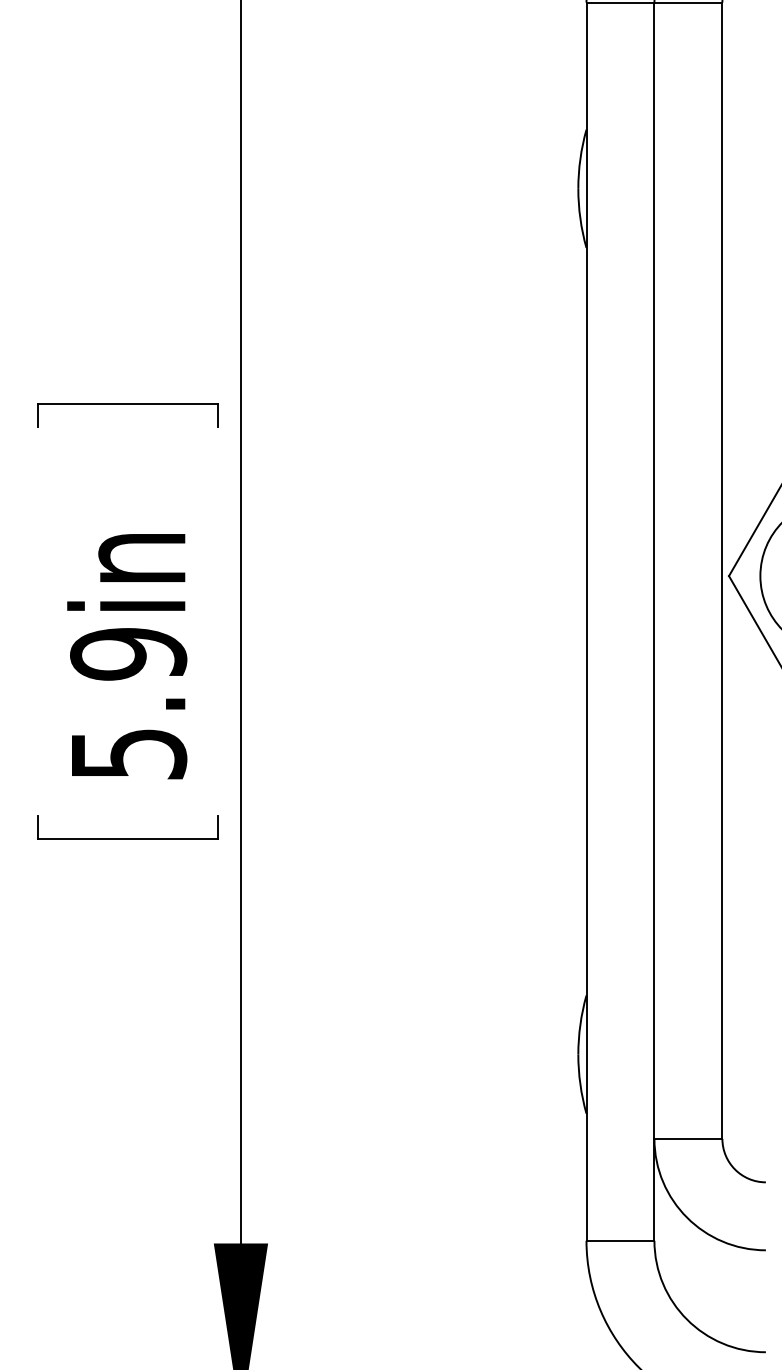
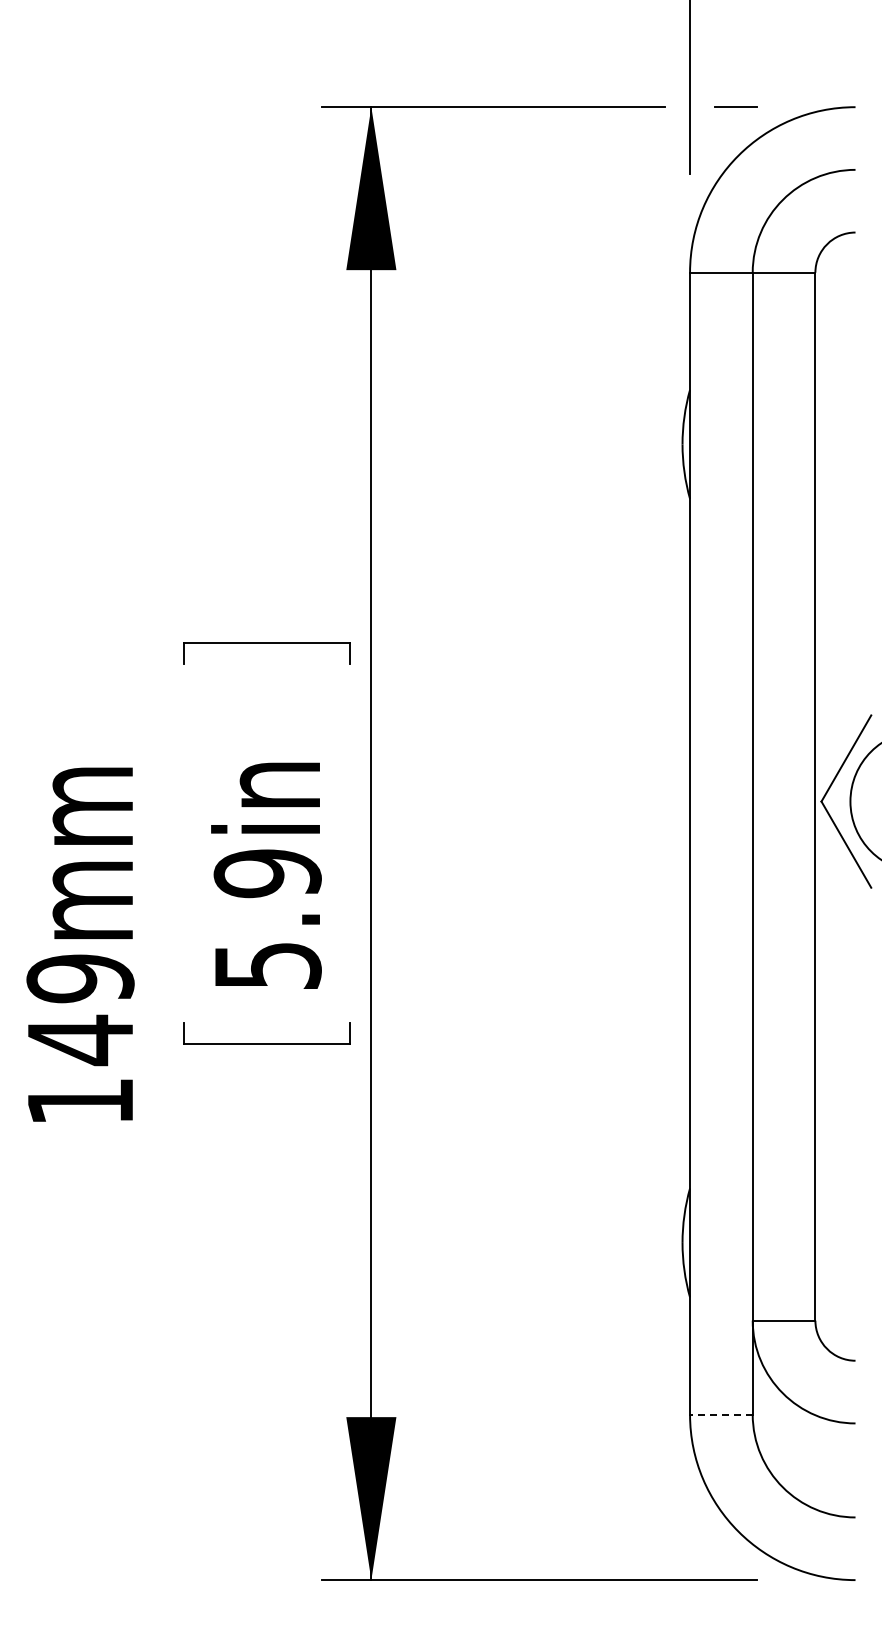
line: (619, 1240) -> (720, 1414), solid -> dashed

